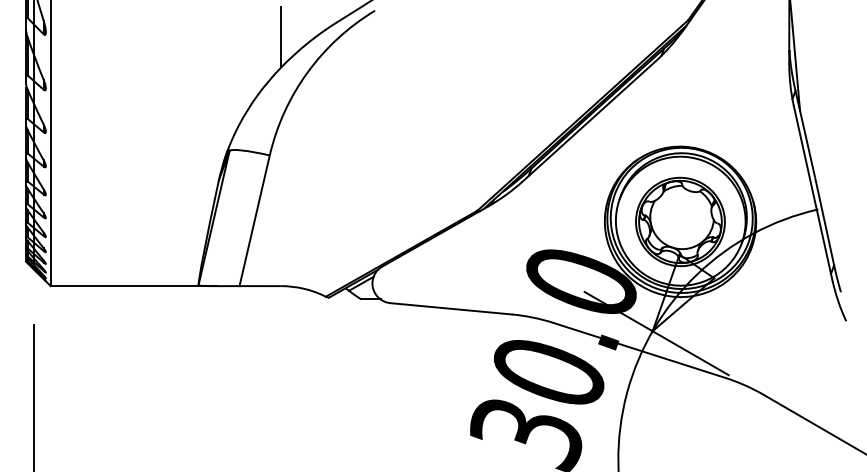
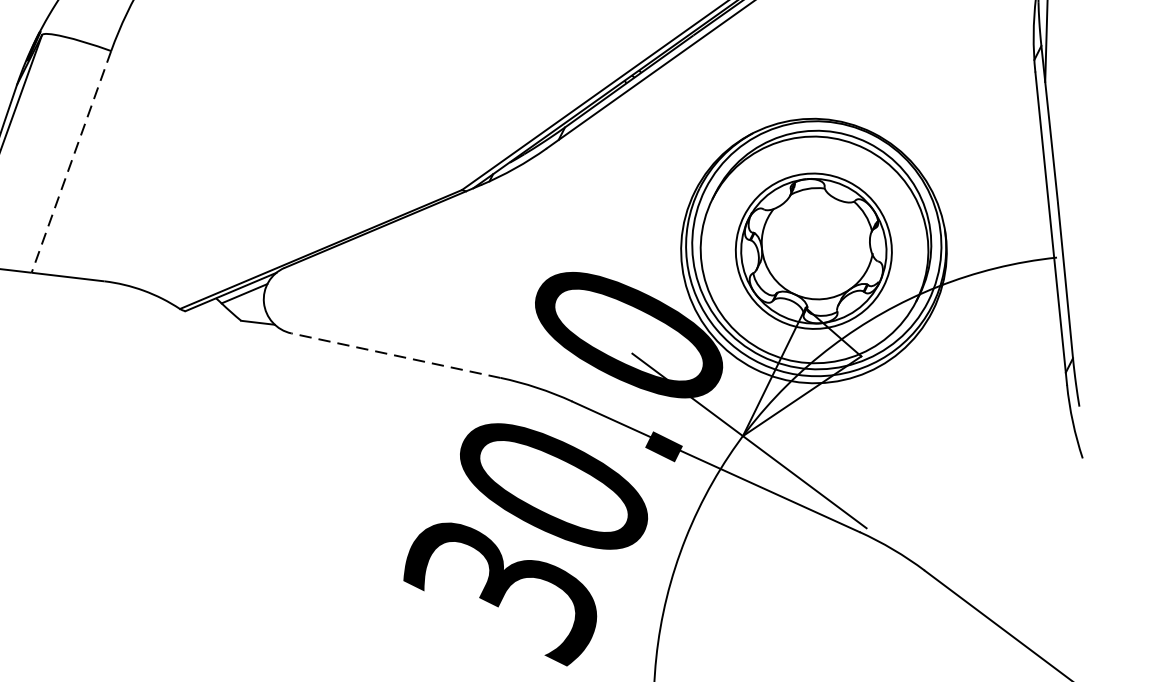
line: (254, 221) -> (70, 163), solid -> dashed
line: (451, 308) -> (396, 355), solid -> dashed

